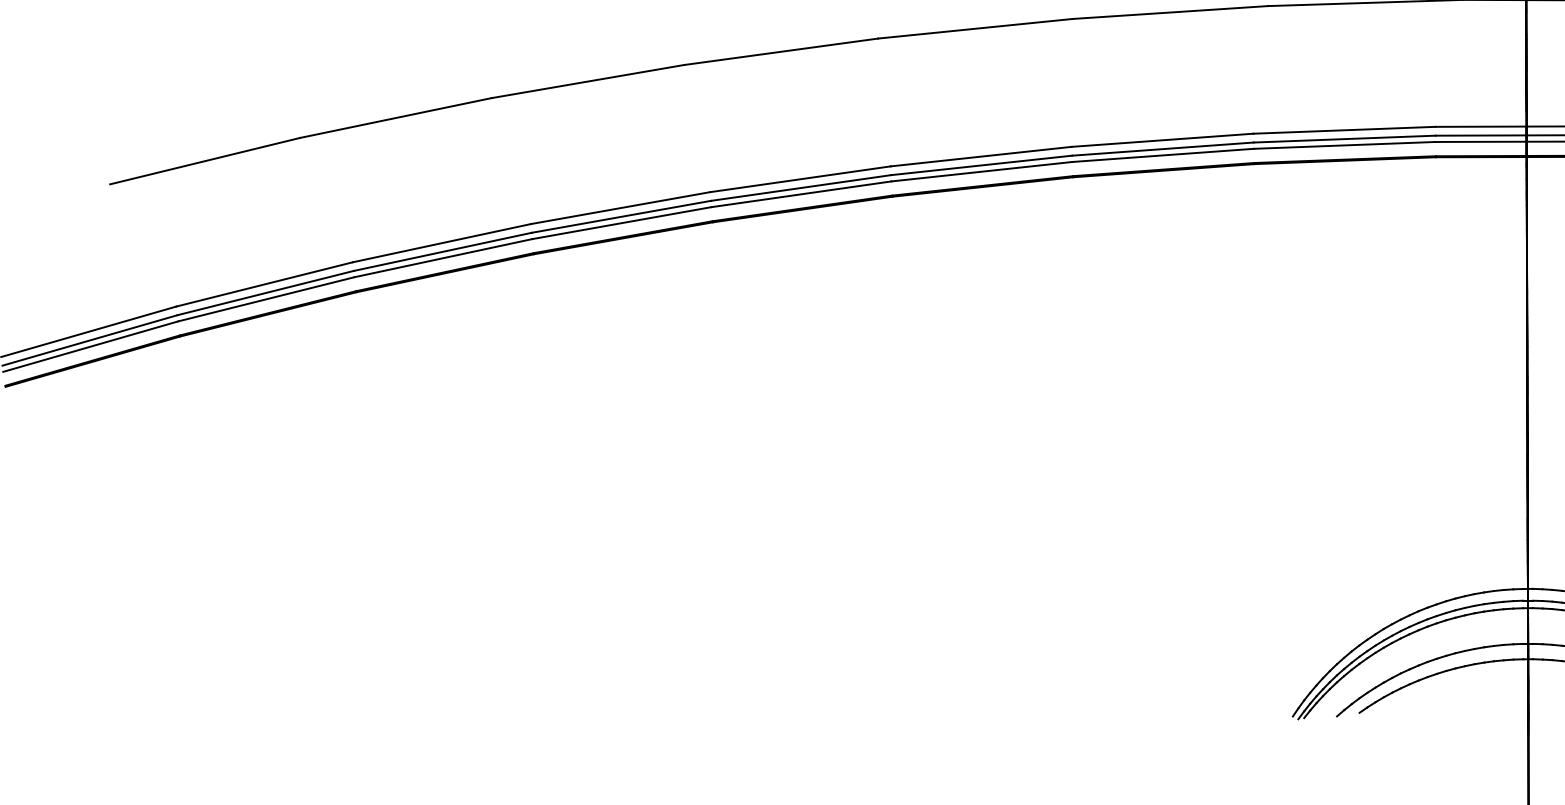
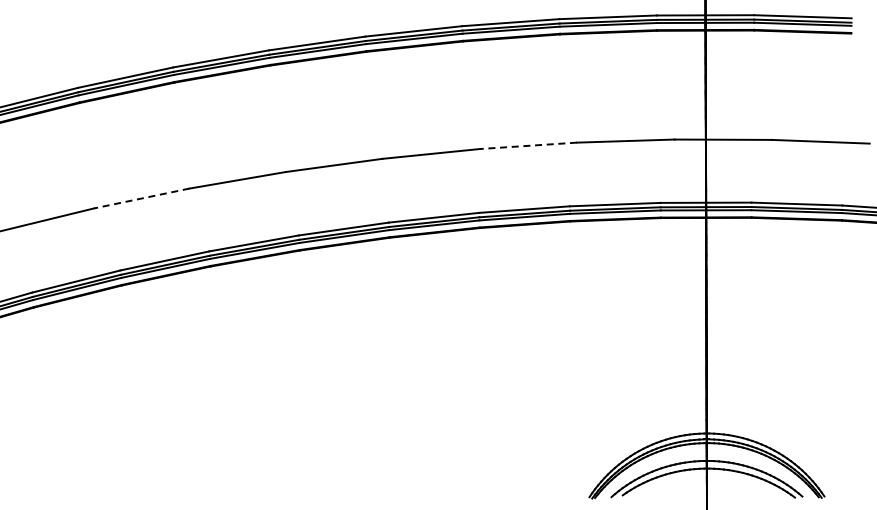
line: (1170, 11) -> (528, 145), solid -> dashed
line: (395, 118) -> (141, 198), solid -> dashed

